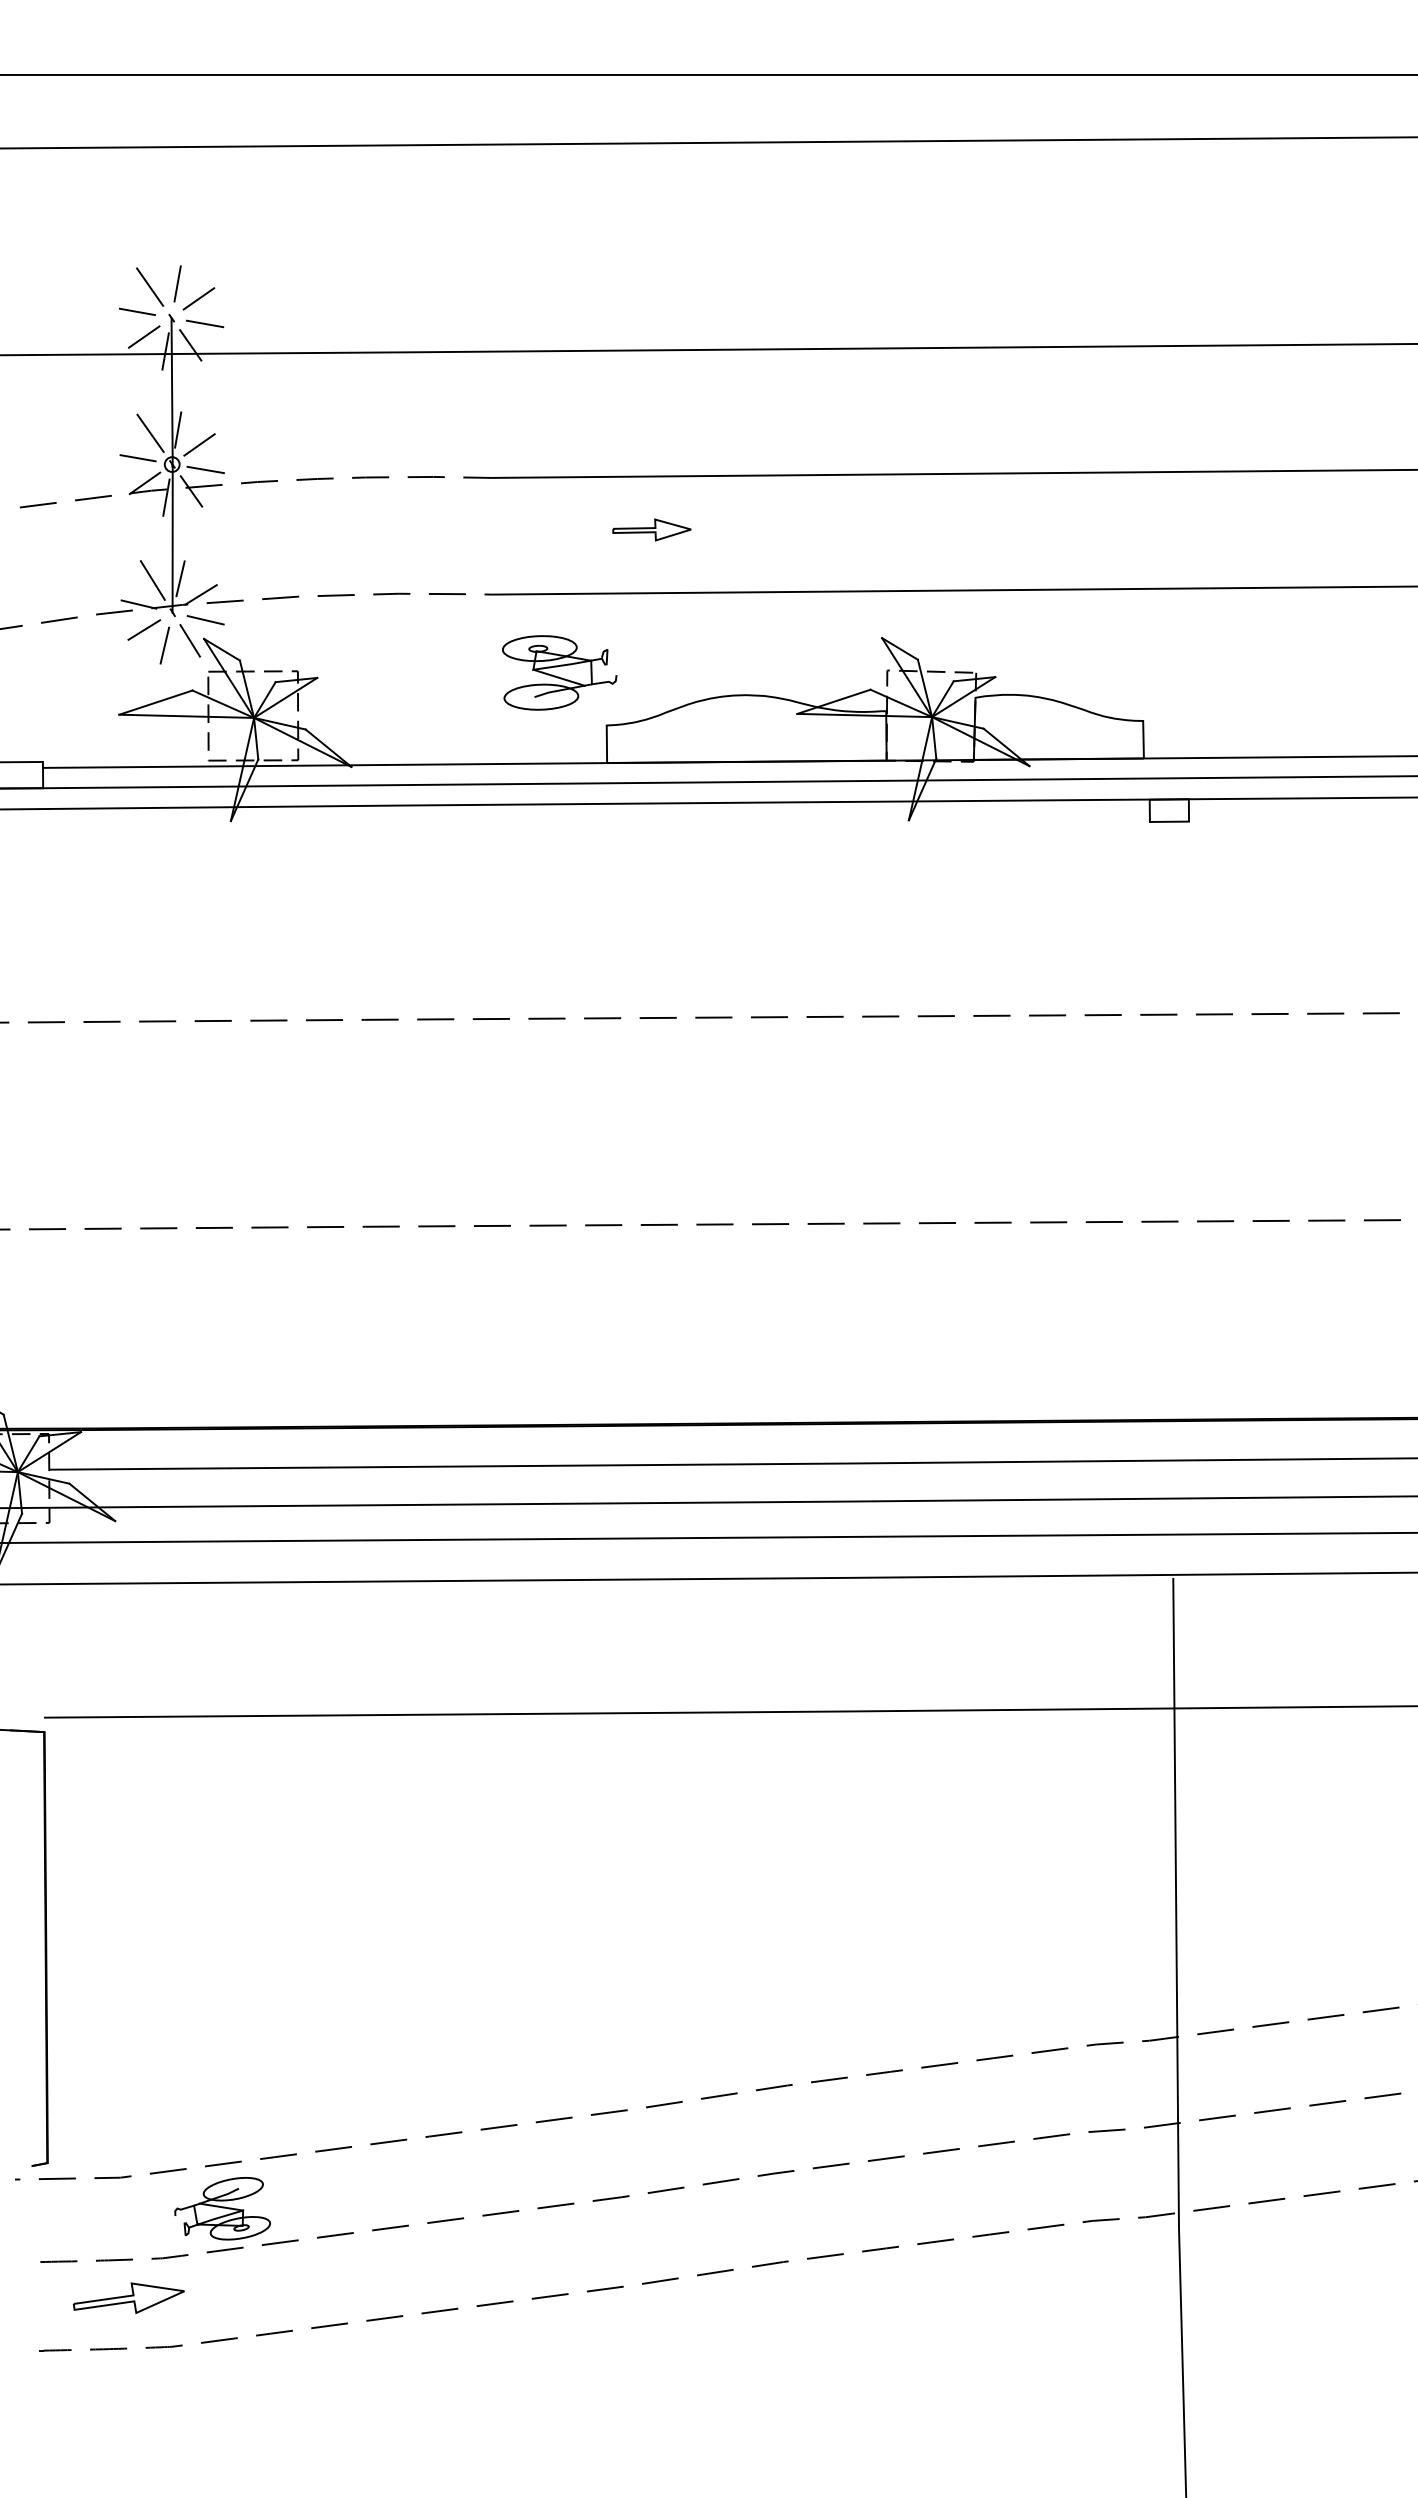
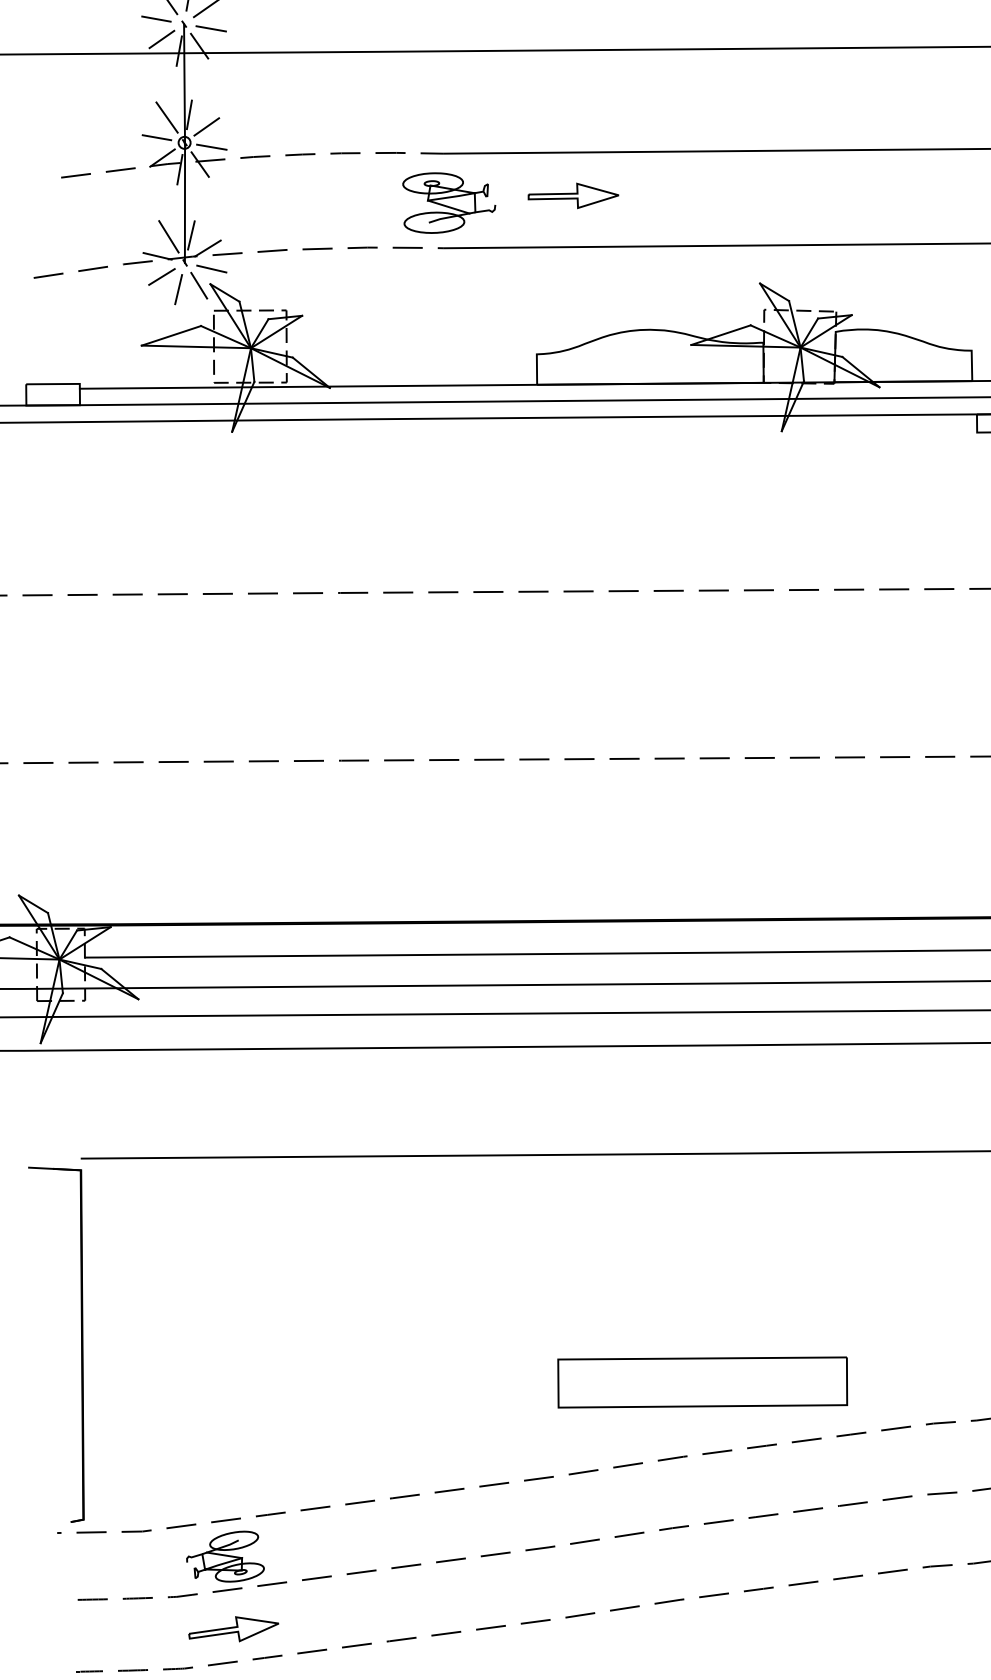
part: (651, 529) -> (573, 195), size x1.43
part: (559, 672) -> (449, 202), moved
part: (811, 1993) -> (702, 1382), added
part: (128, 2298) -> (233, 1629), moved

